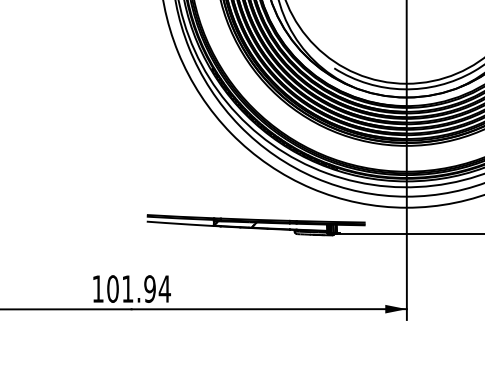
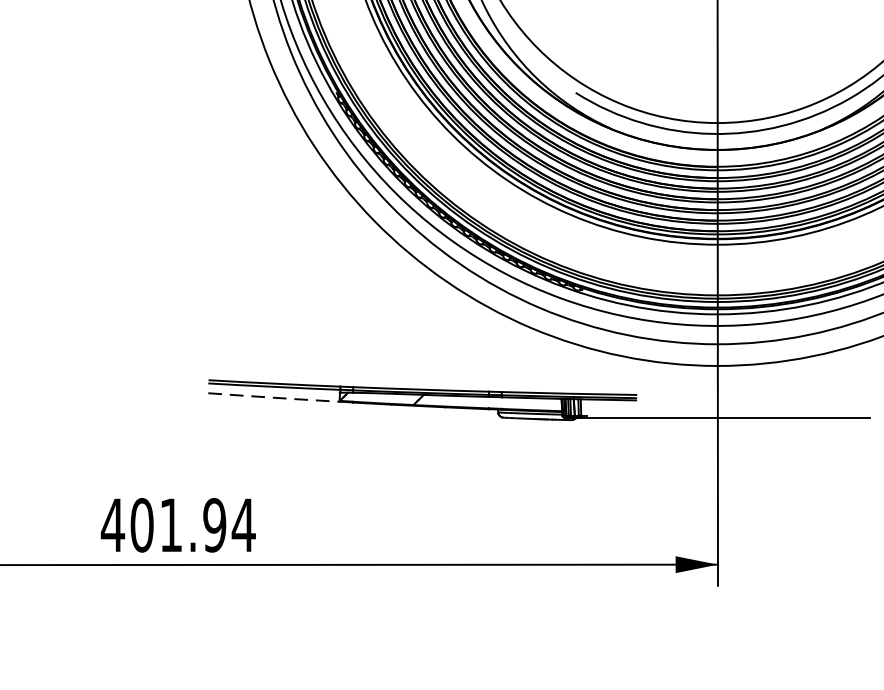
line: (180, 223) -> (274, 396), solid -> dashed
text: (98, 288) -> (113, 524), 101.94 -> 401.94

